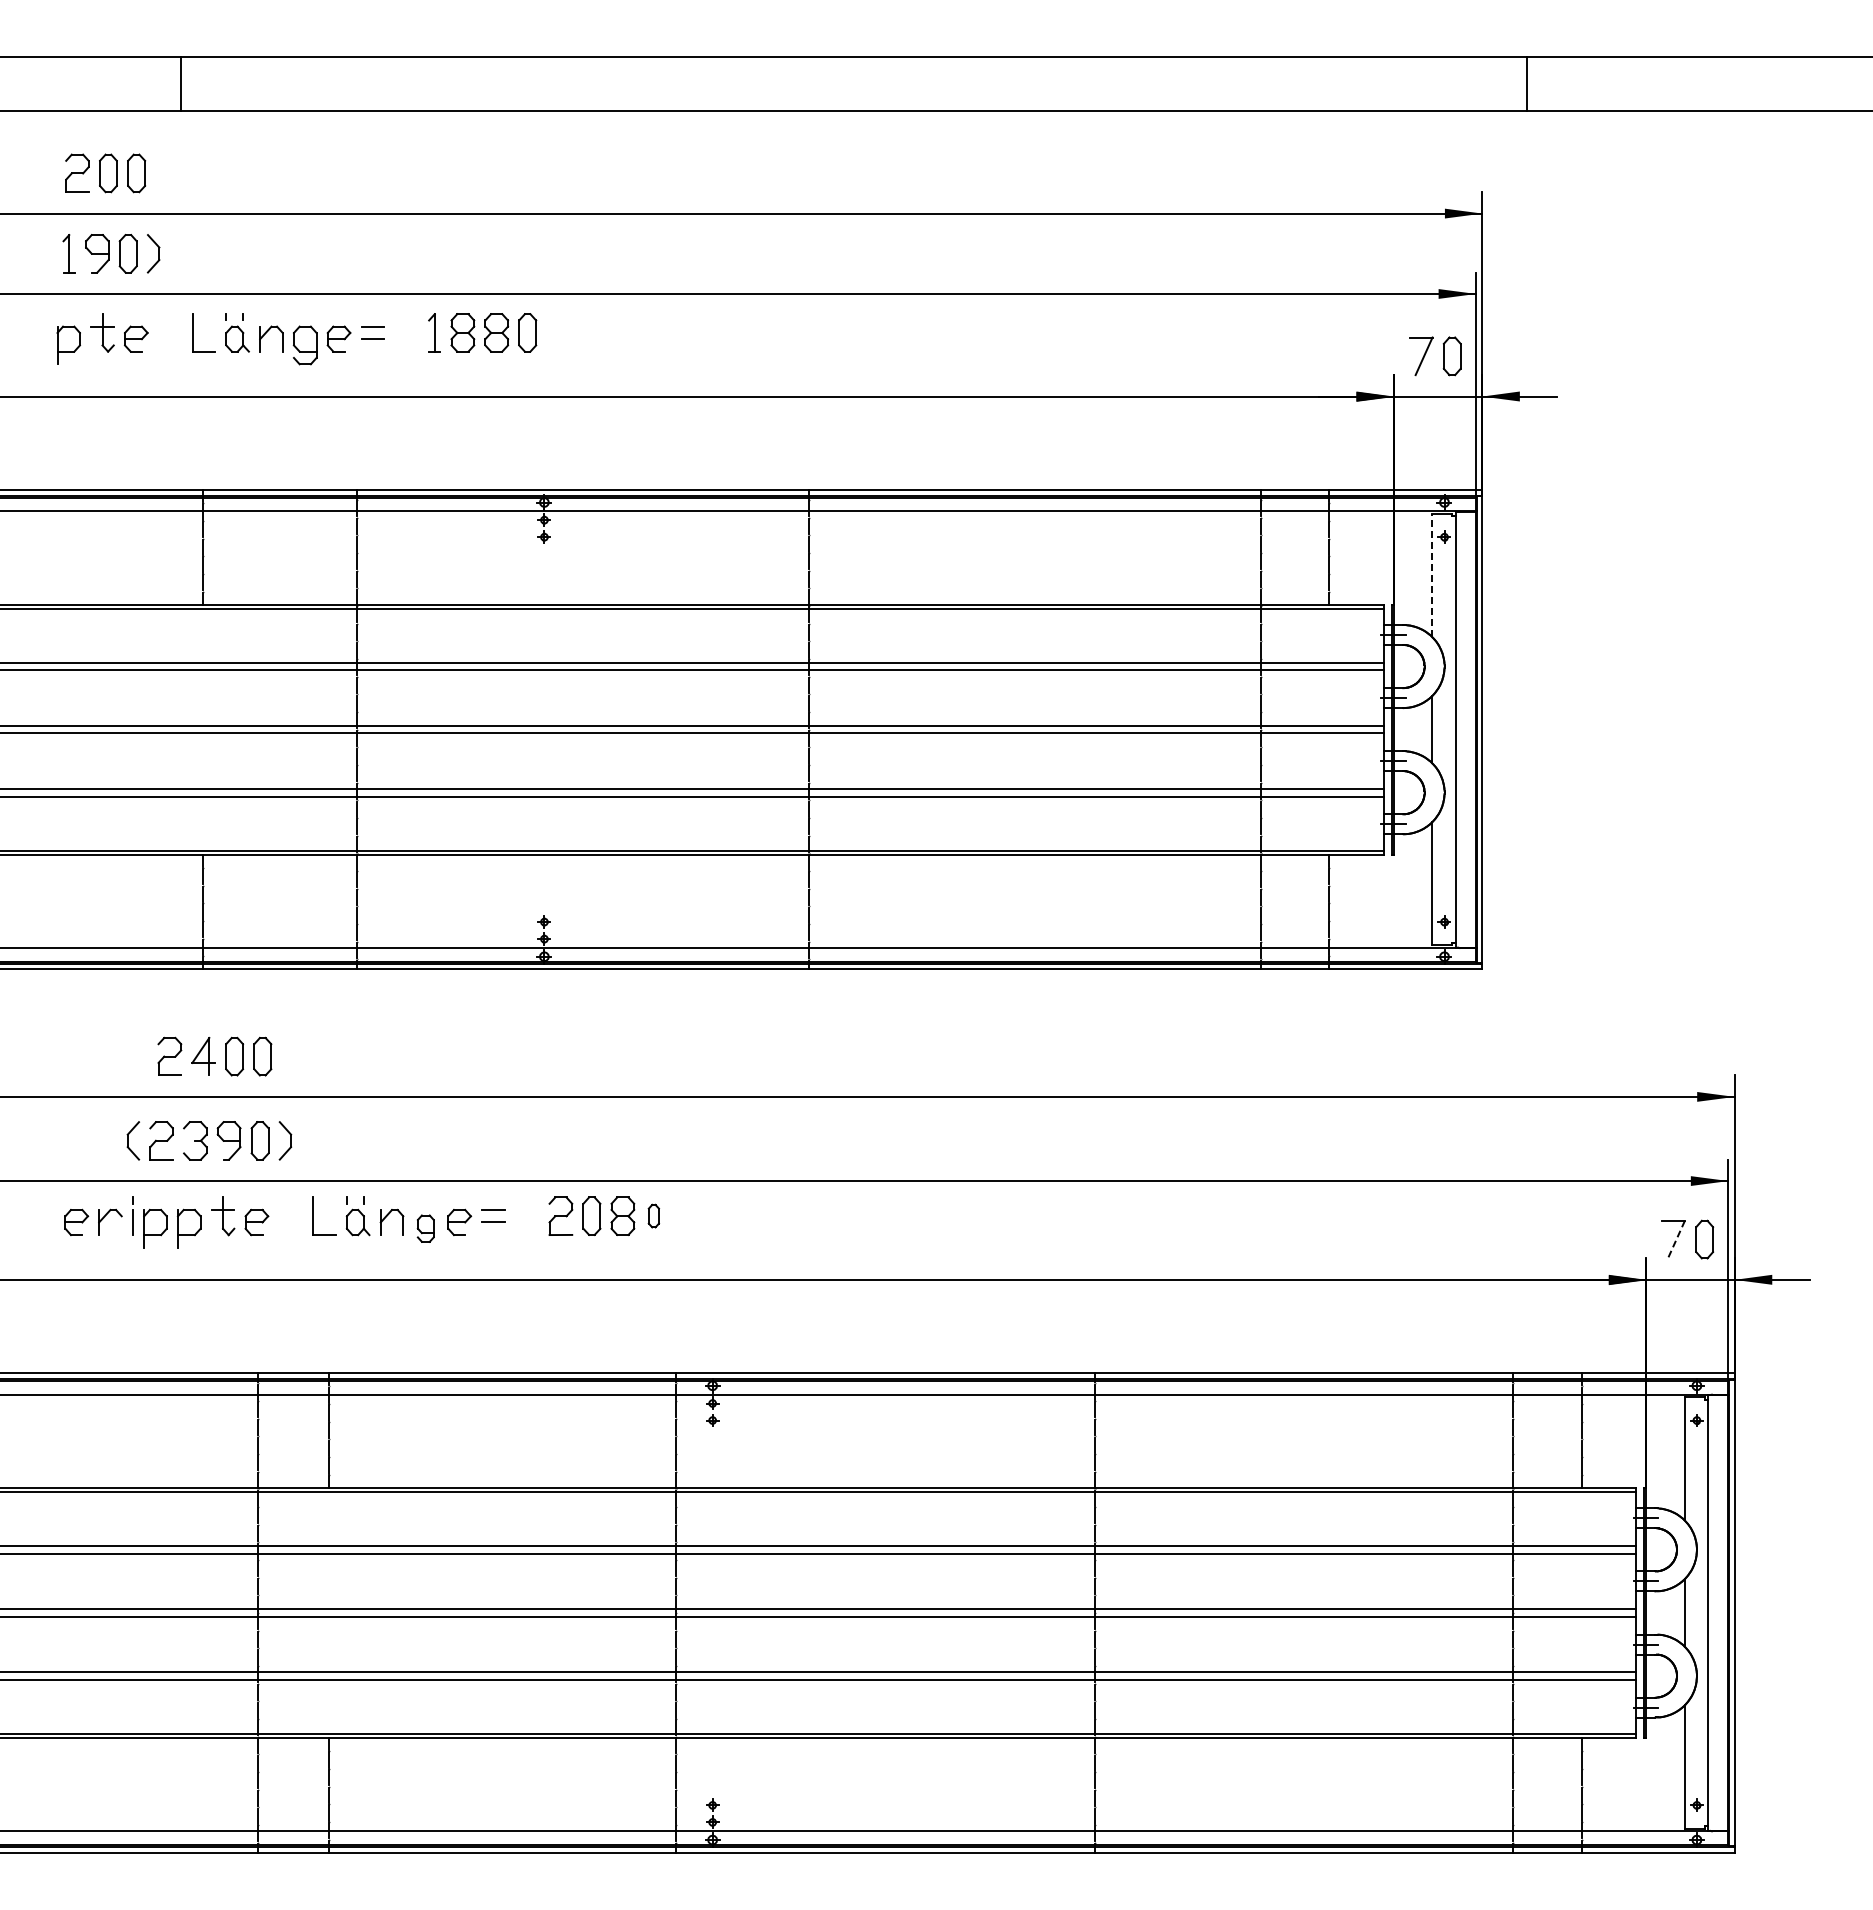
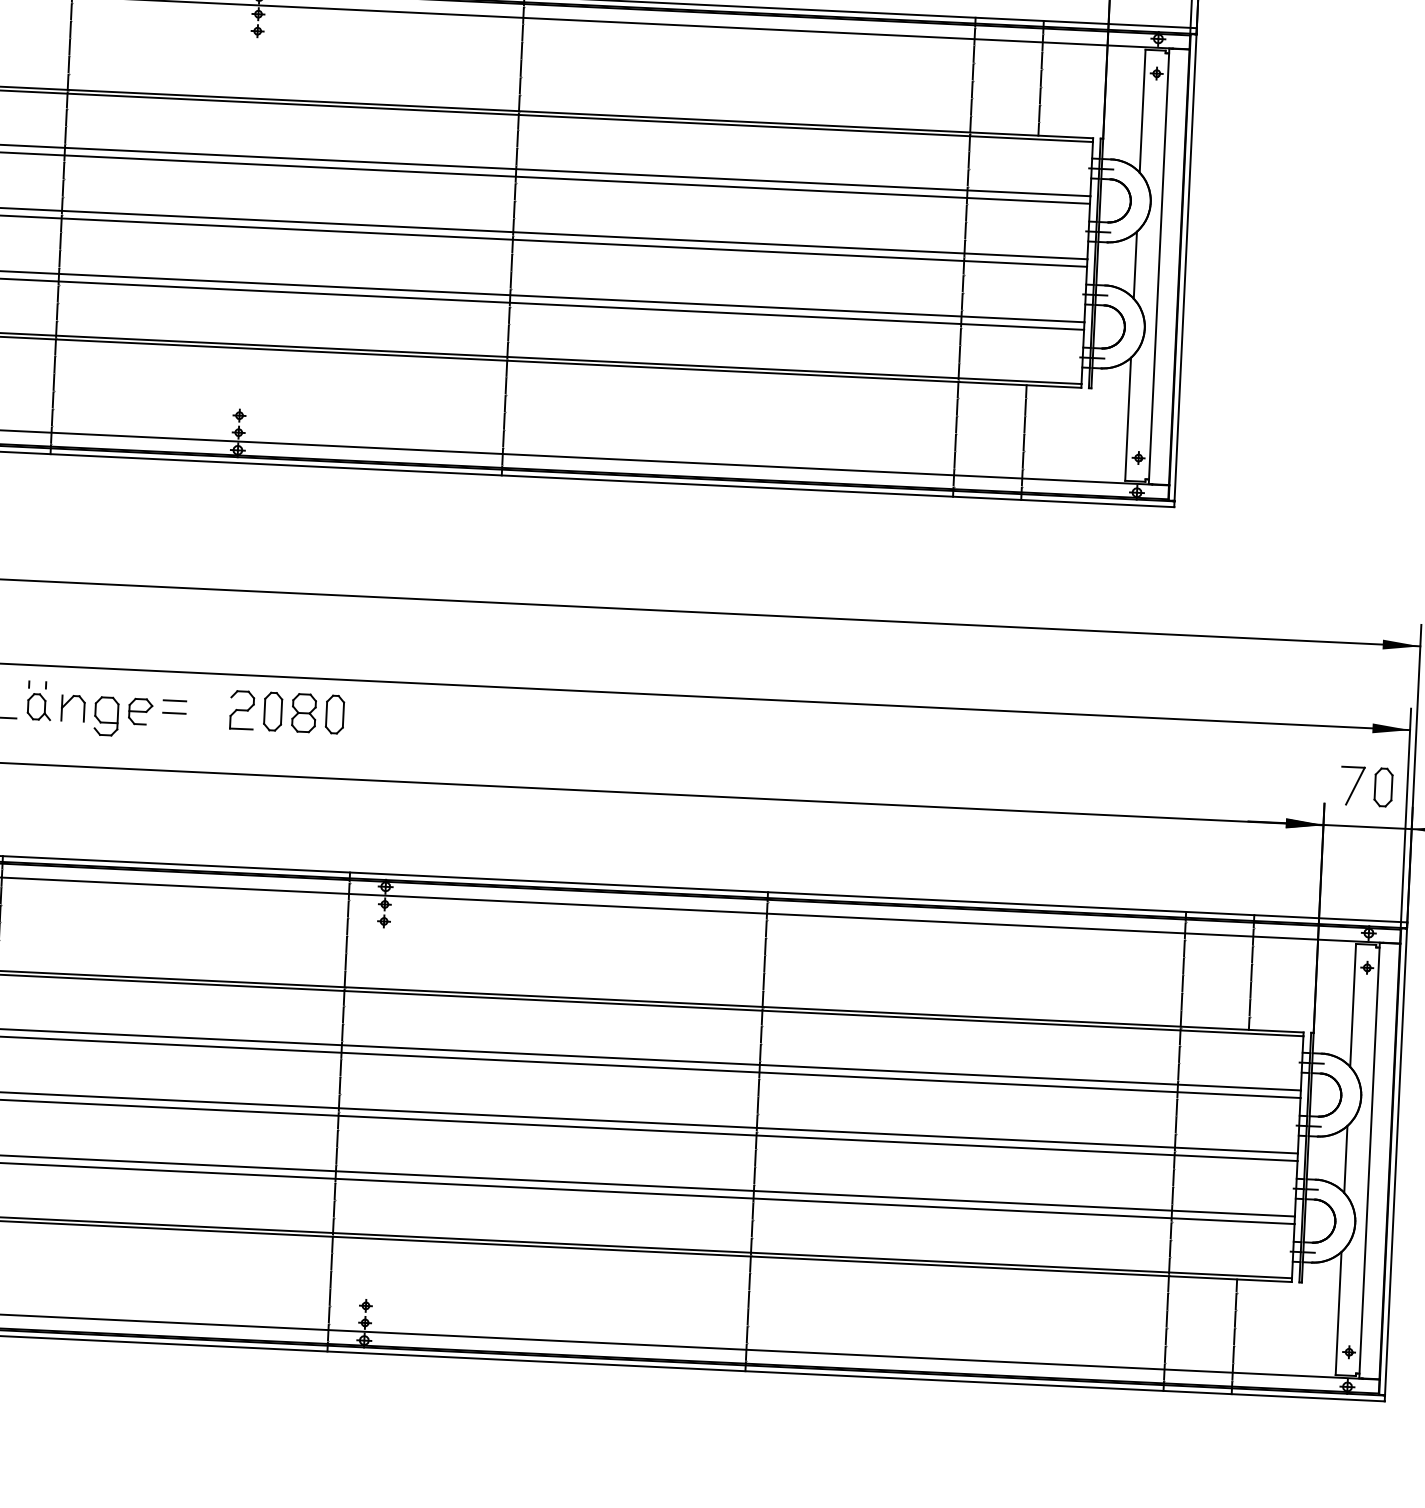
line: (1432, 575) -> (1142, 111), dashed -> solid
part: (653, 1215) -> (334, 713), size x1.67
part: (425, 1228) -> (106, 716), size x1.43
line: (1676, 1239) -> (1355, 786), dashed -> solid

